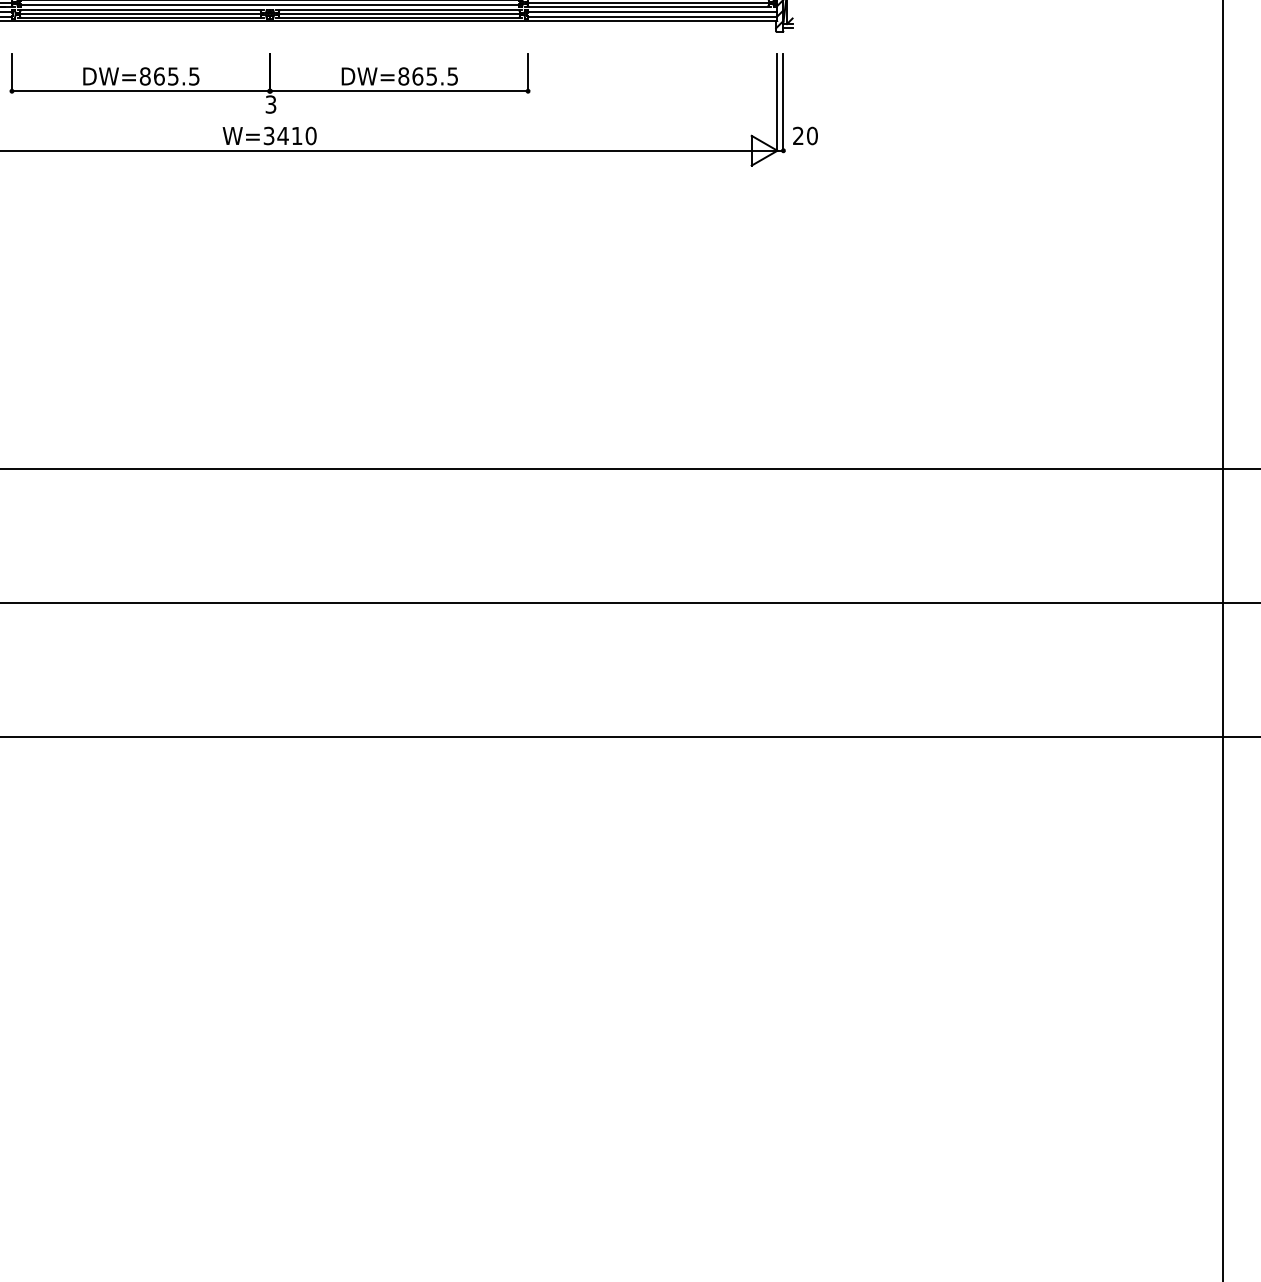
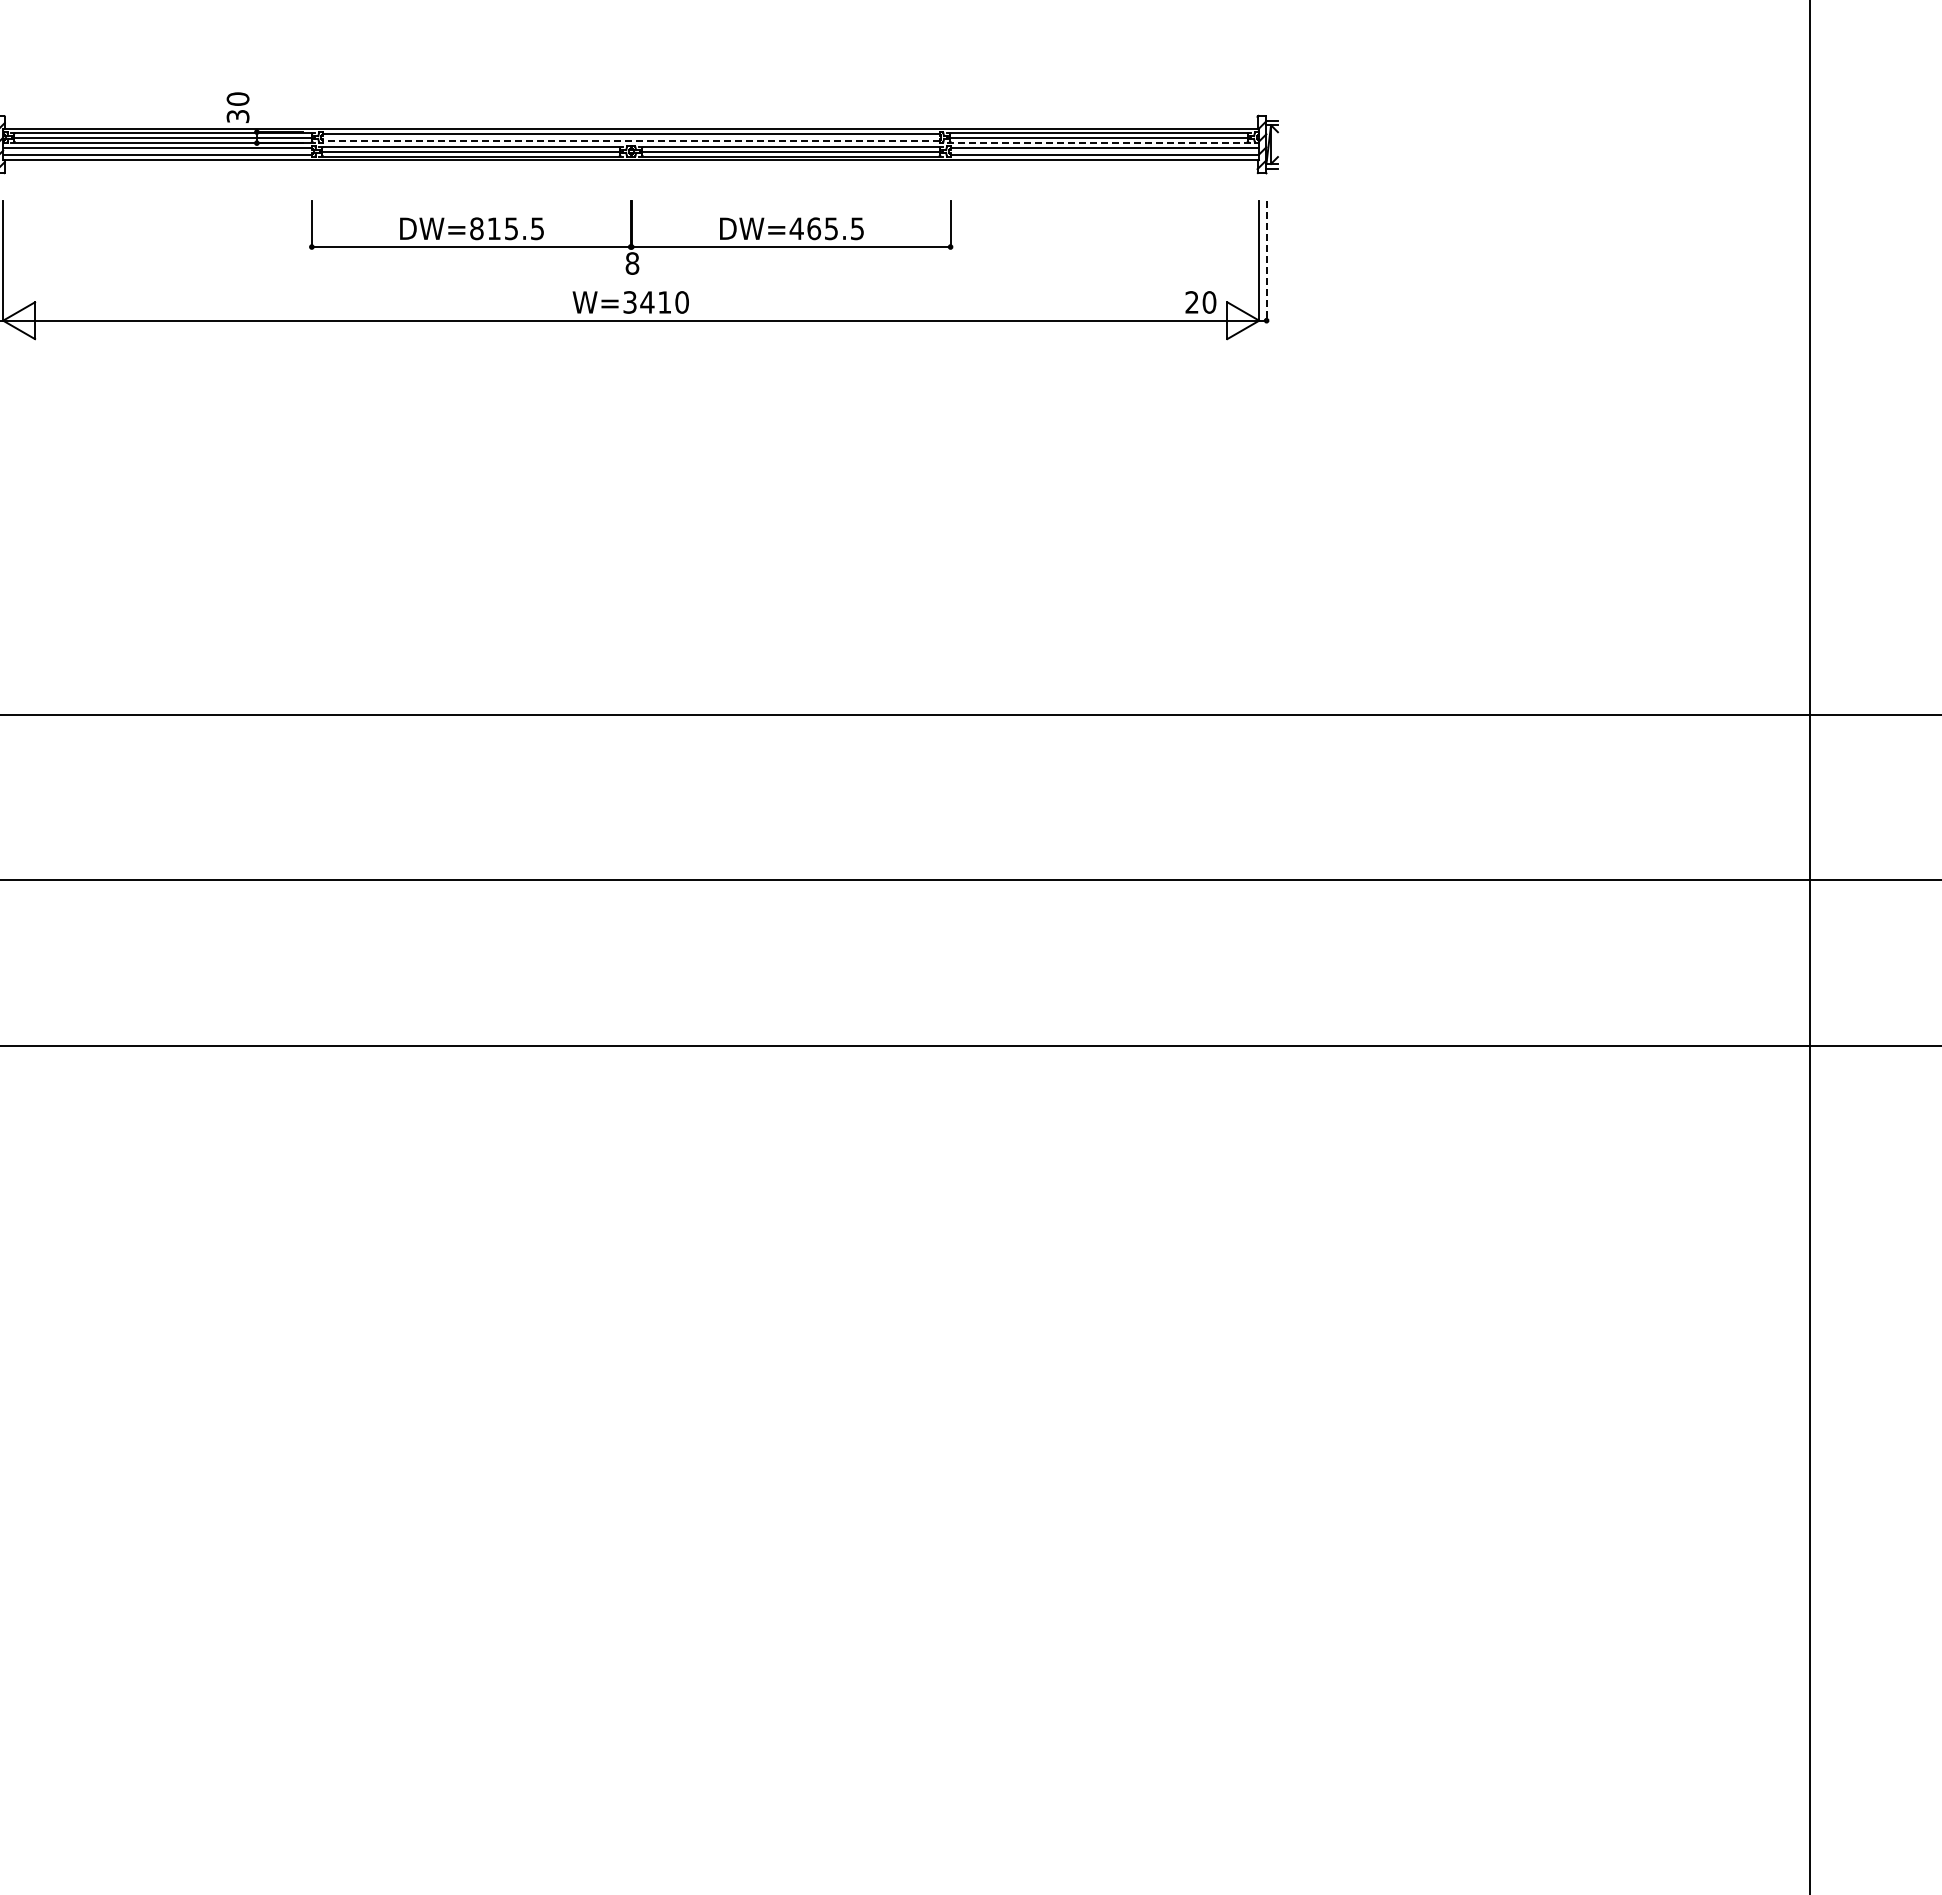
line: (269, 5) -> (630, 140), solid -> dashed
line: (647, 6) -> (1098, 142), solid -> dashed
text: (159, 76) -> (494, 228), DW=865.5 -> DW=815.5
text: (403, 76) -> (796, 228), DW=865.5 -> DW=465.5
line: (783, 102) -> (1266, 260), solid -> dashed
text: (271, 104) -> (632, 263), 3 -> 8
text: (805, 136) -> (1200, 302), moved

